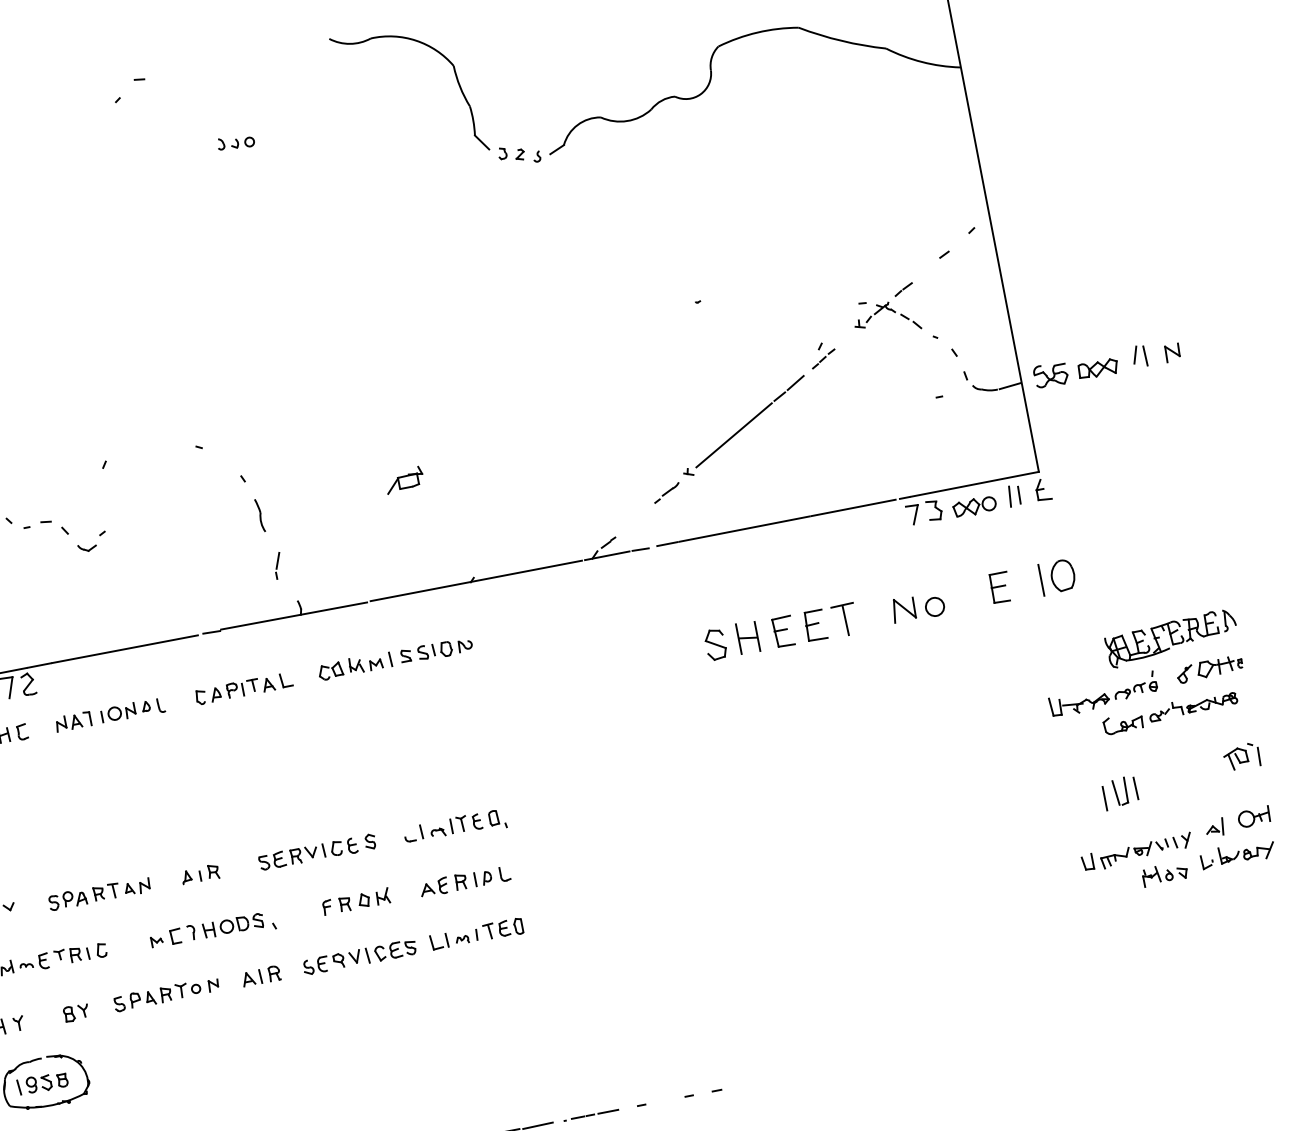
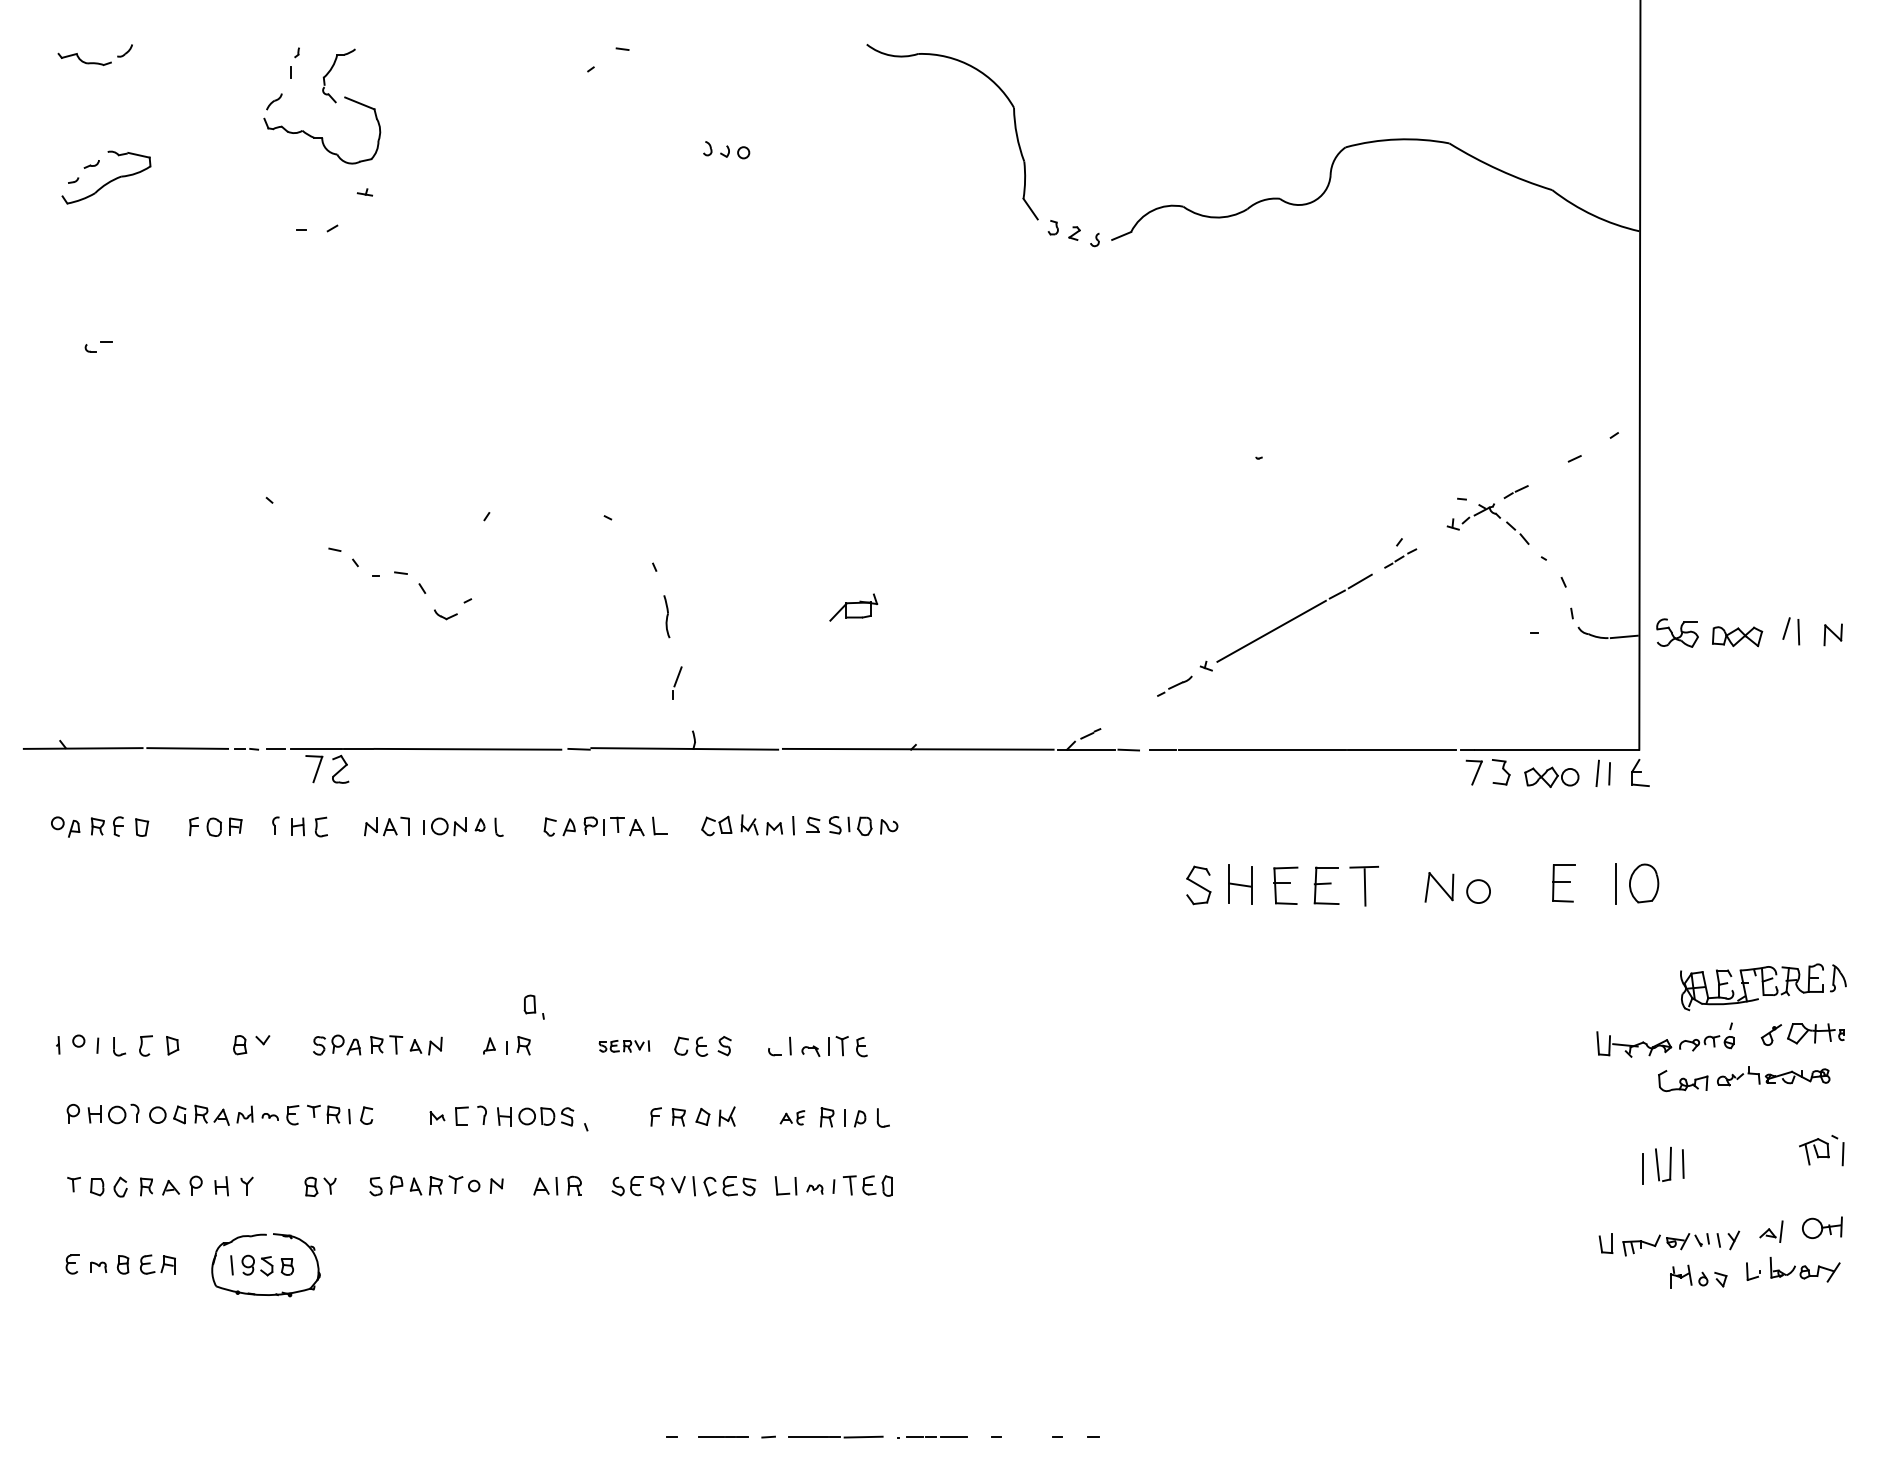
part: (496, 819) -> (533, 1006), moved
part: (292, 857) -> (624, 1046), size x0.6
part: (434, 887) -> (792, 1117), size x0.7

